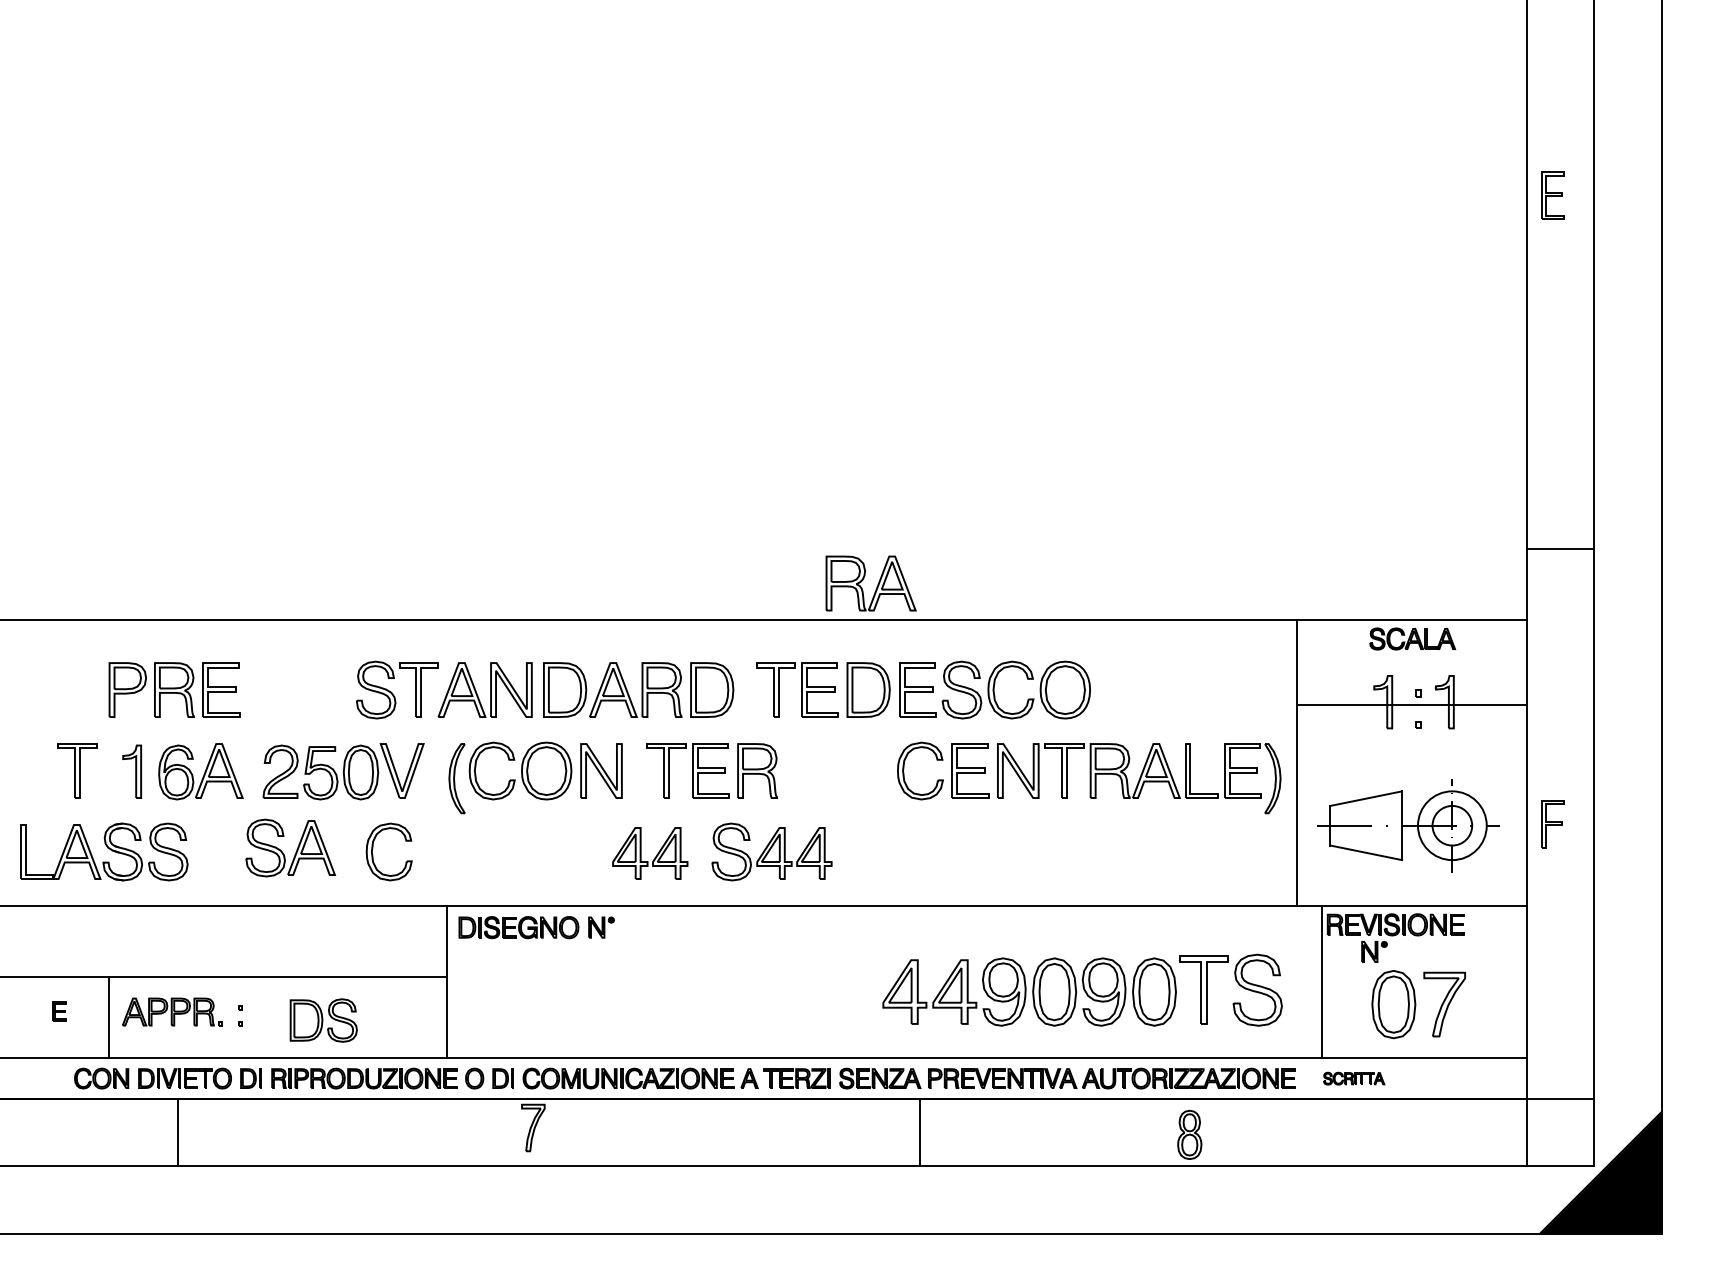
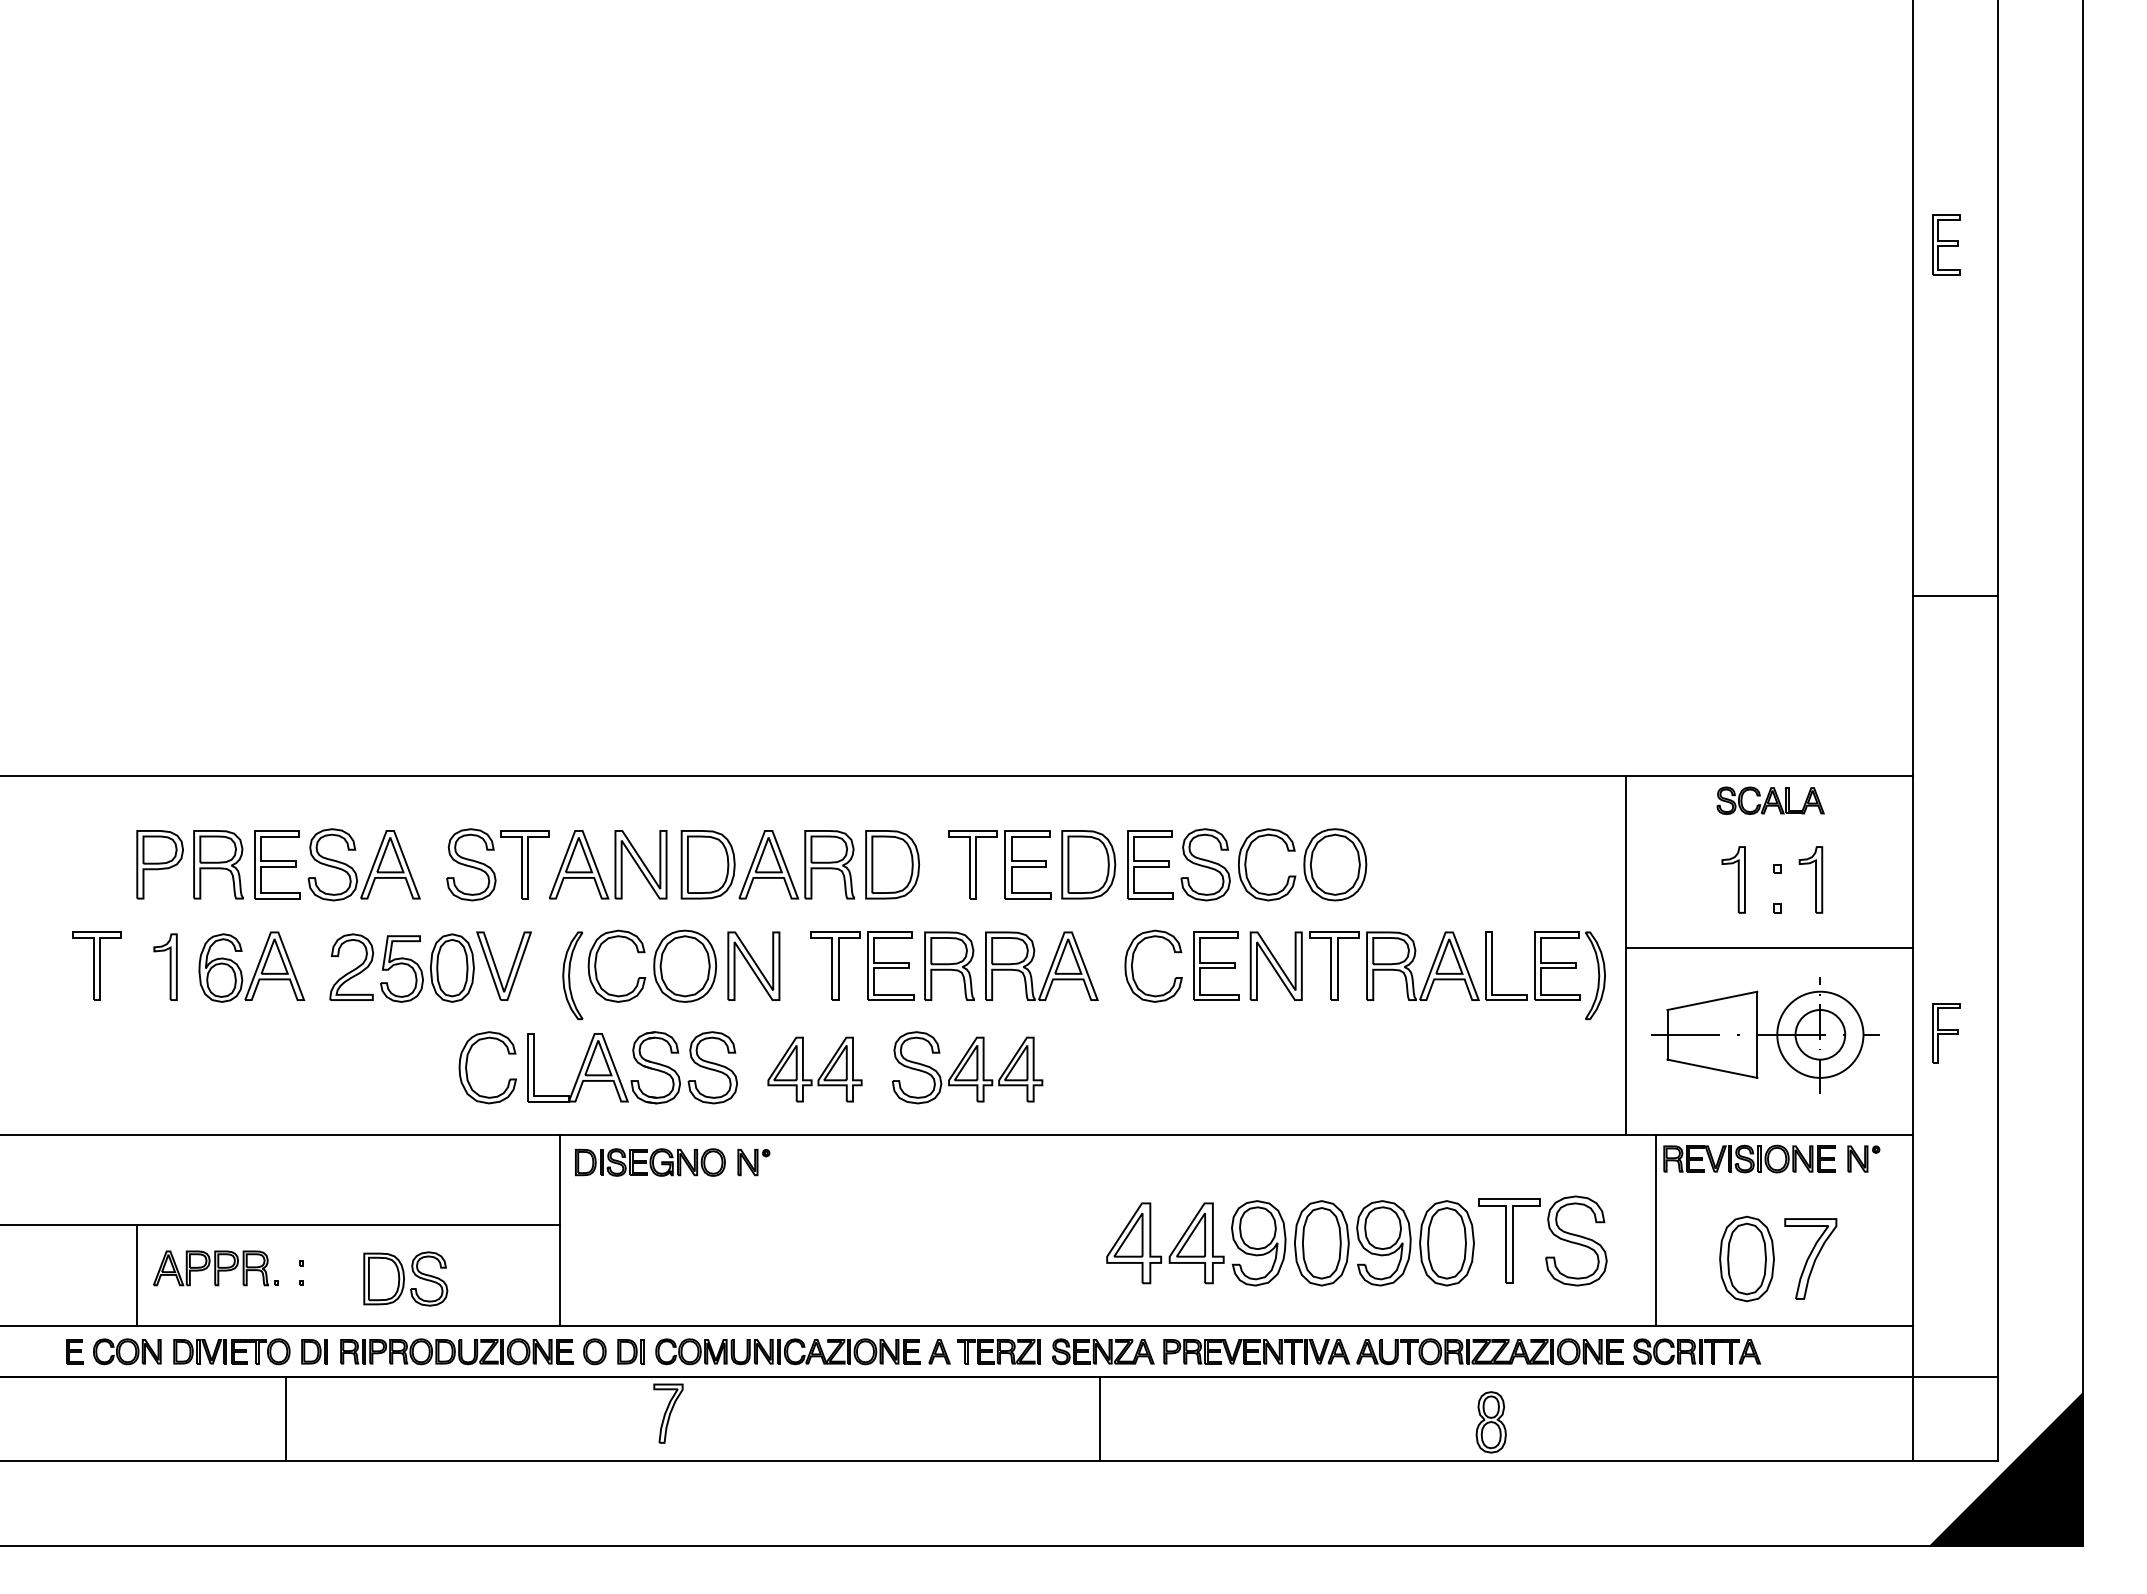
line: (1560, 549) -> (1955, 596), moved
part: (877, 585) -> (1049, 968), moved
line: (1411, 705) -> (1769, 947), moved
part: (107, 847) -> (636, 1062), moved
part: (296, 850) -> (371, 867), moved
part: (1374, 951) -> (1863, 1158), moved
part: (59, 1011) -> (74, 1351), moved
part: (1354, 1078) -> (1697, 1351), size x1.67
line: (178, 1131) -> (285, 1418), moved
line: (919, 1131) -> (1099, 1418), moved

